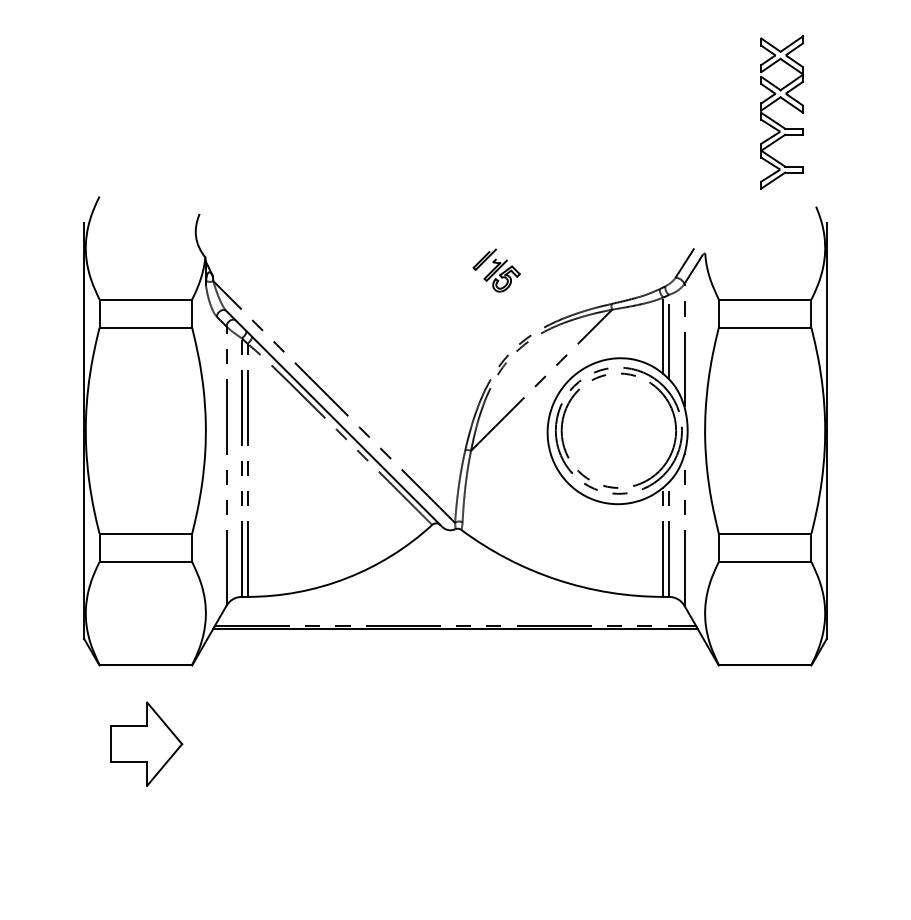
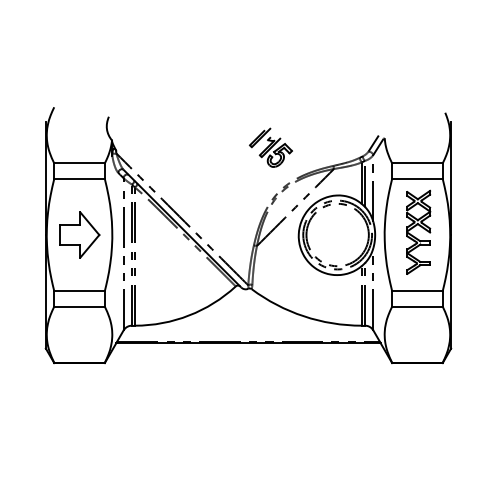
part: (781, 110) -> (418, 231), moved
part: (495, 270) -> (270, 147), size x1.67
part: (145, 743) -> (79, 234), moved

